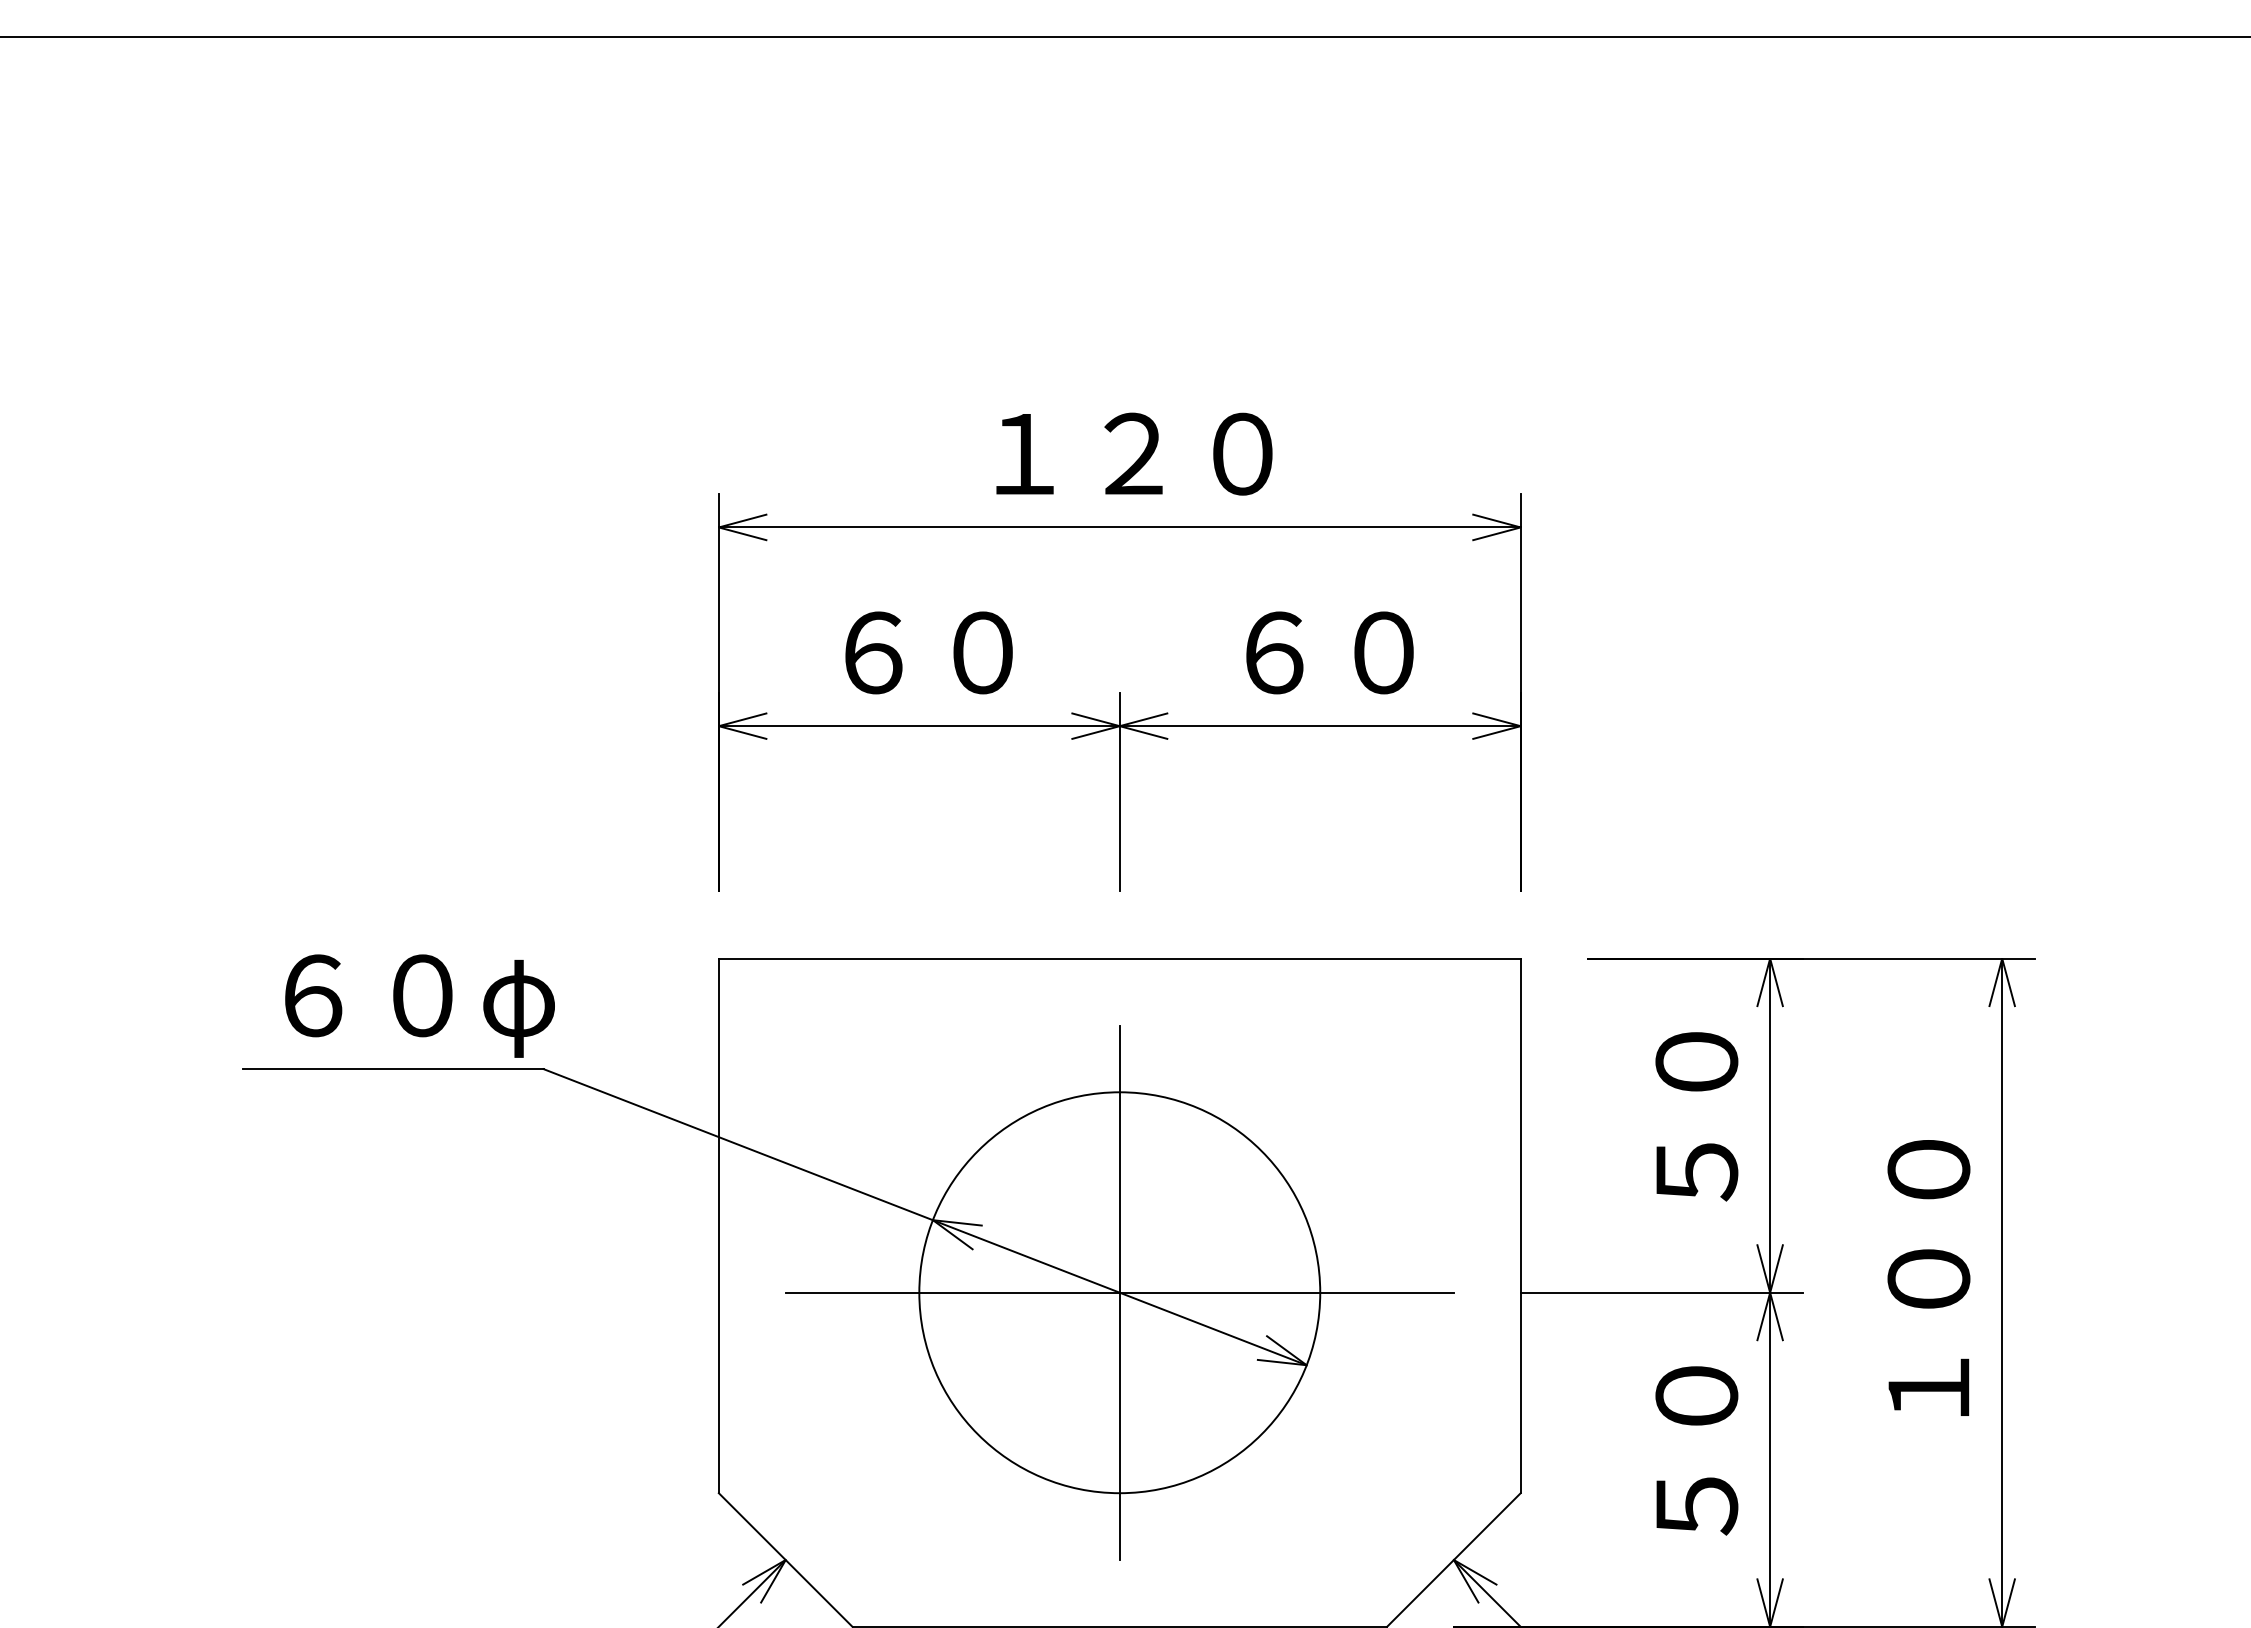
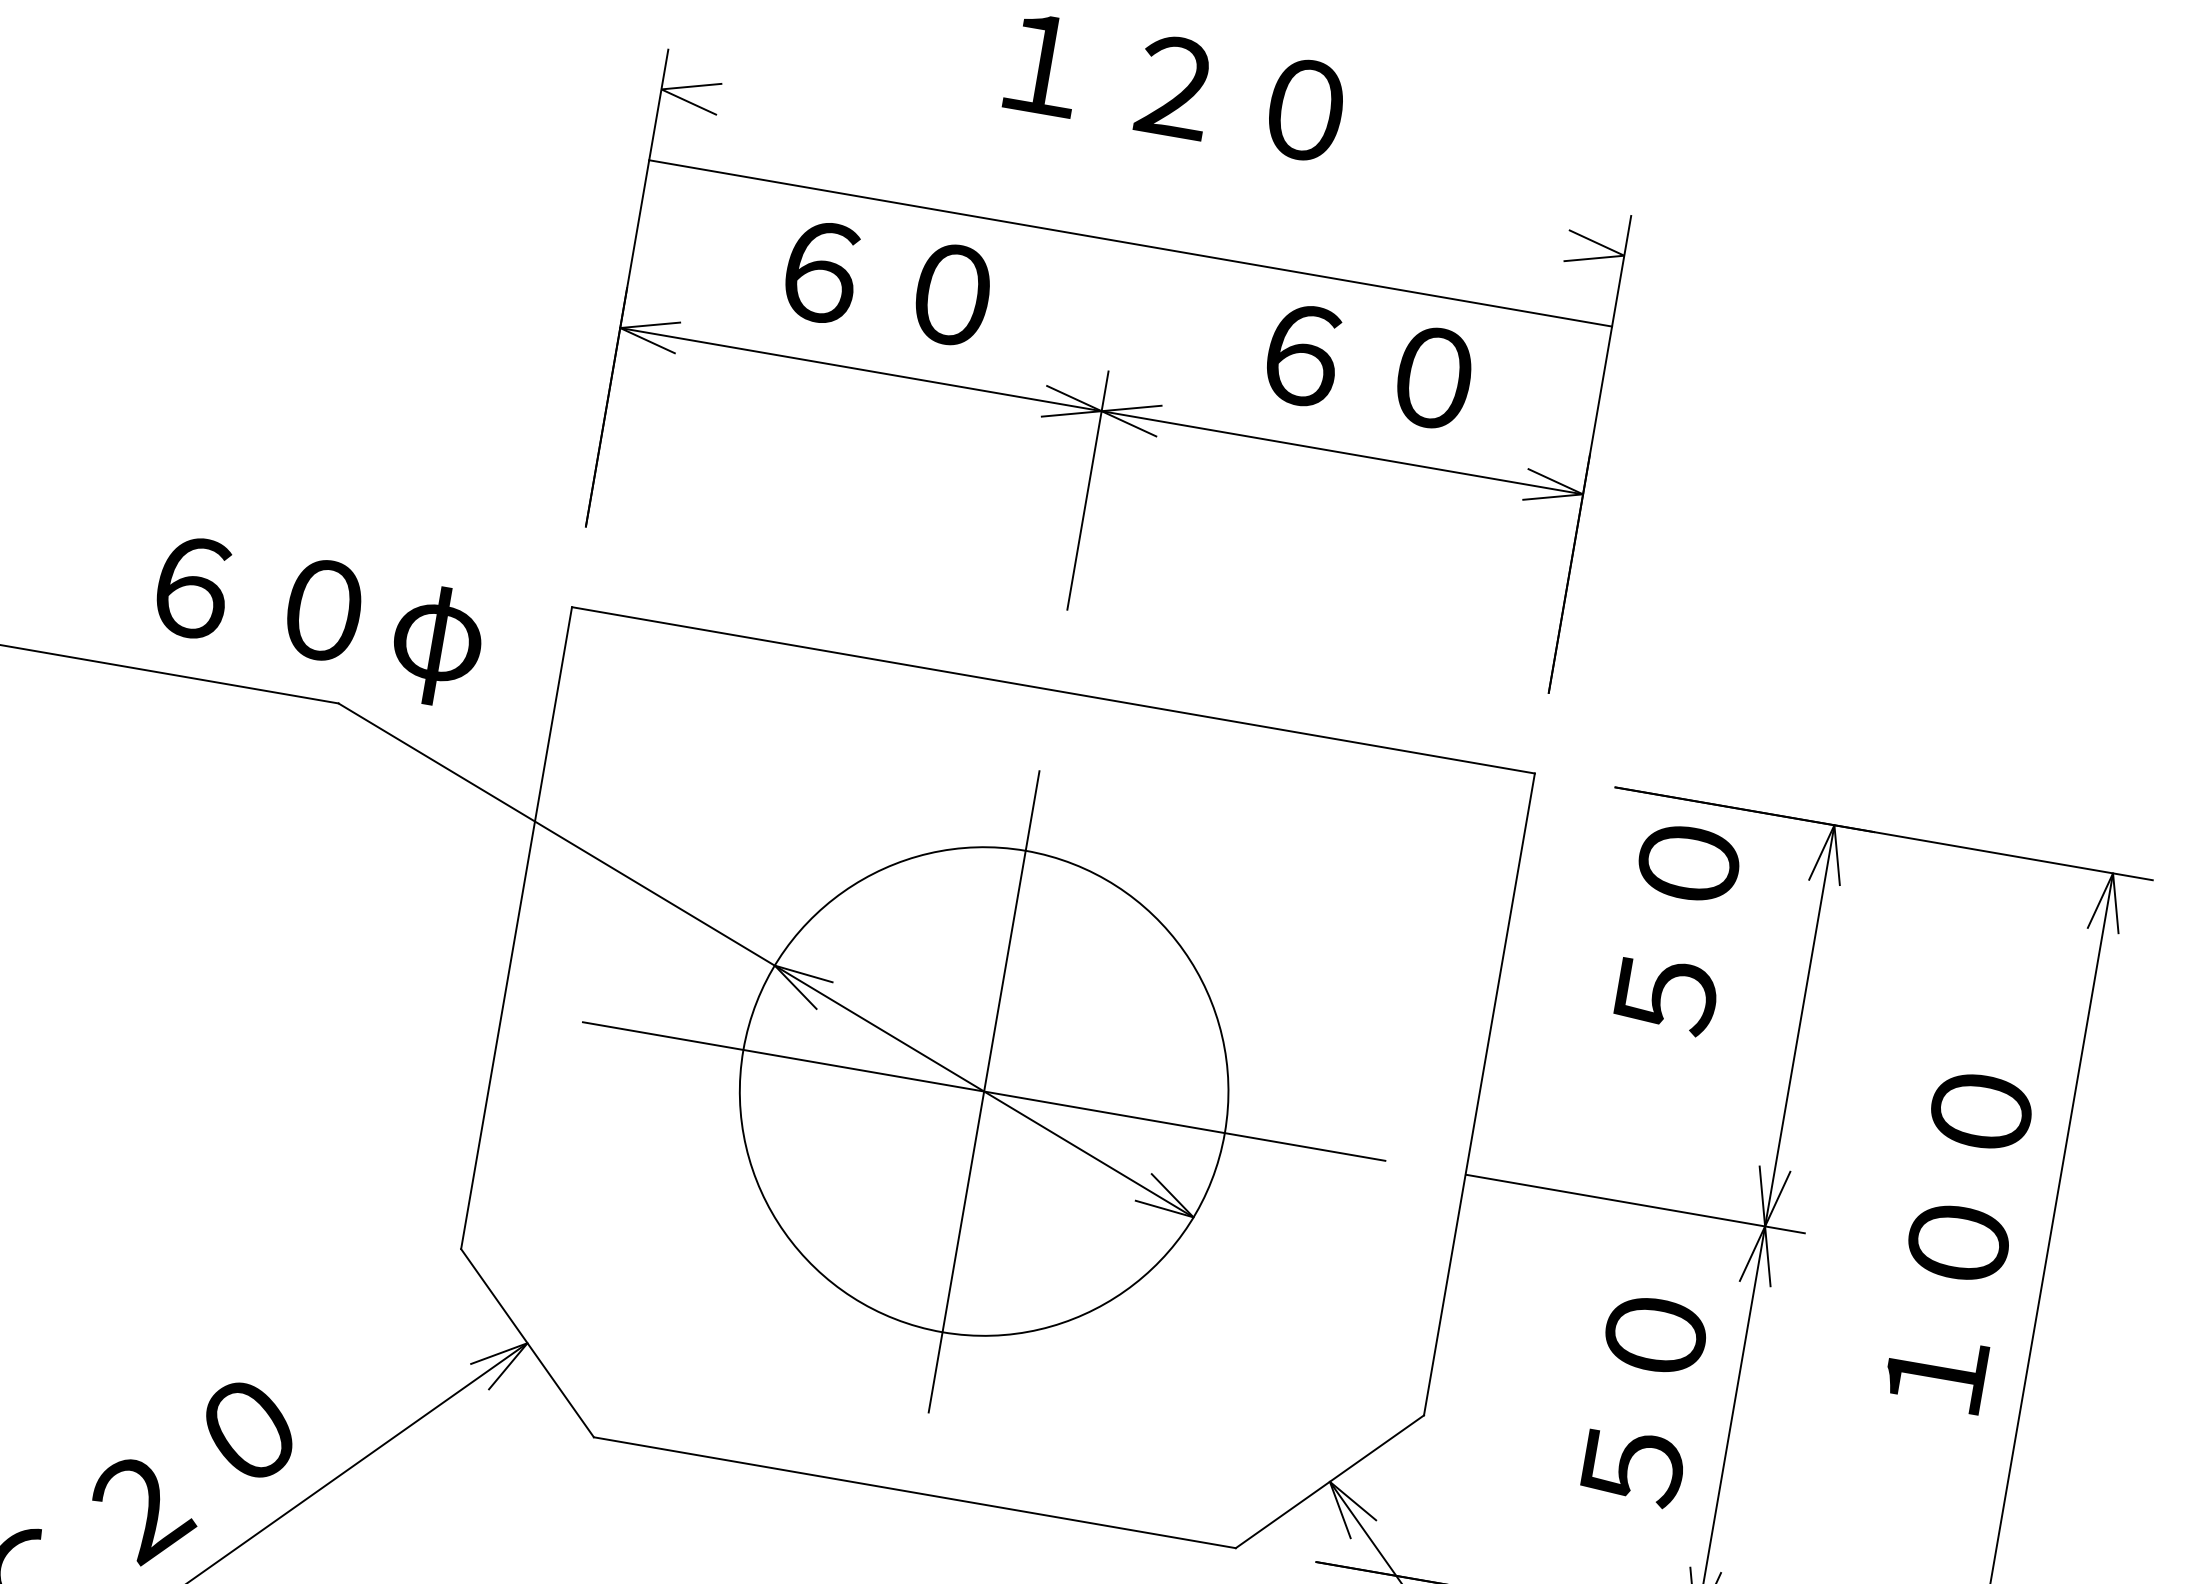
line: (1119, 527) -> (1130, 243), moved
text: (419, 1005) -> (318, 621), moved
text: (1696, 1116) -> (1677, 928), moved

